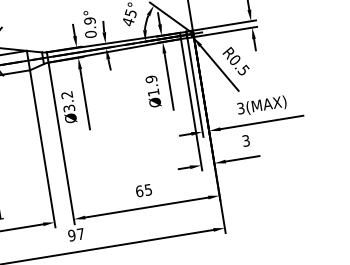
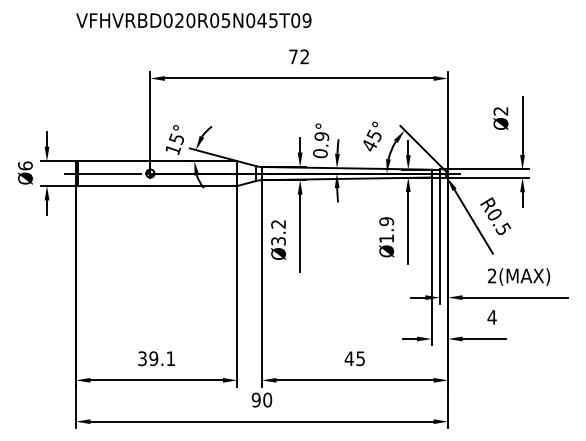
text: (241, 108) -> (492, 276), 3(MAX) -> 2(MAX)
text: (245, 141) -> (491, 317), 3 -> 4
text: (138, 191) -> (348, 358), 65 -> 45
text: (80, 233) -> (267, 399), 97 -> 90

